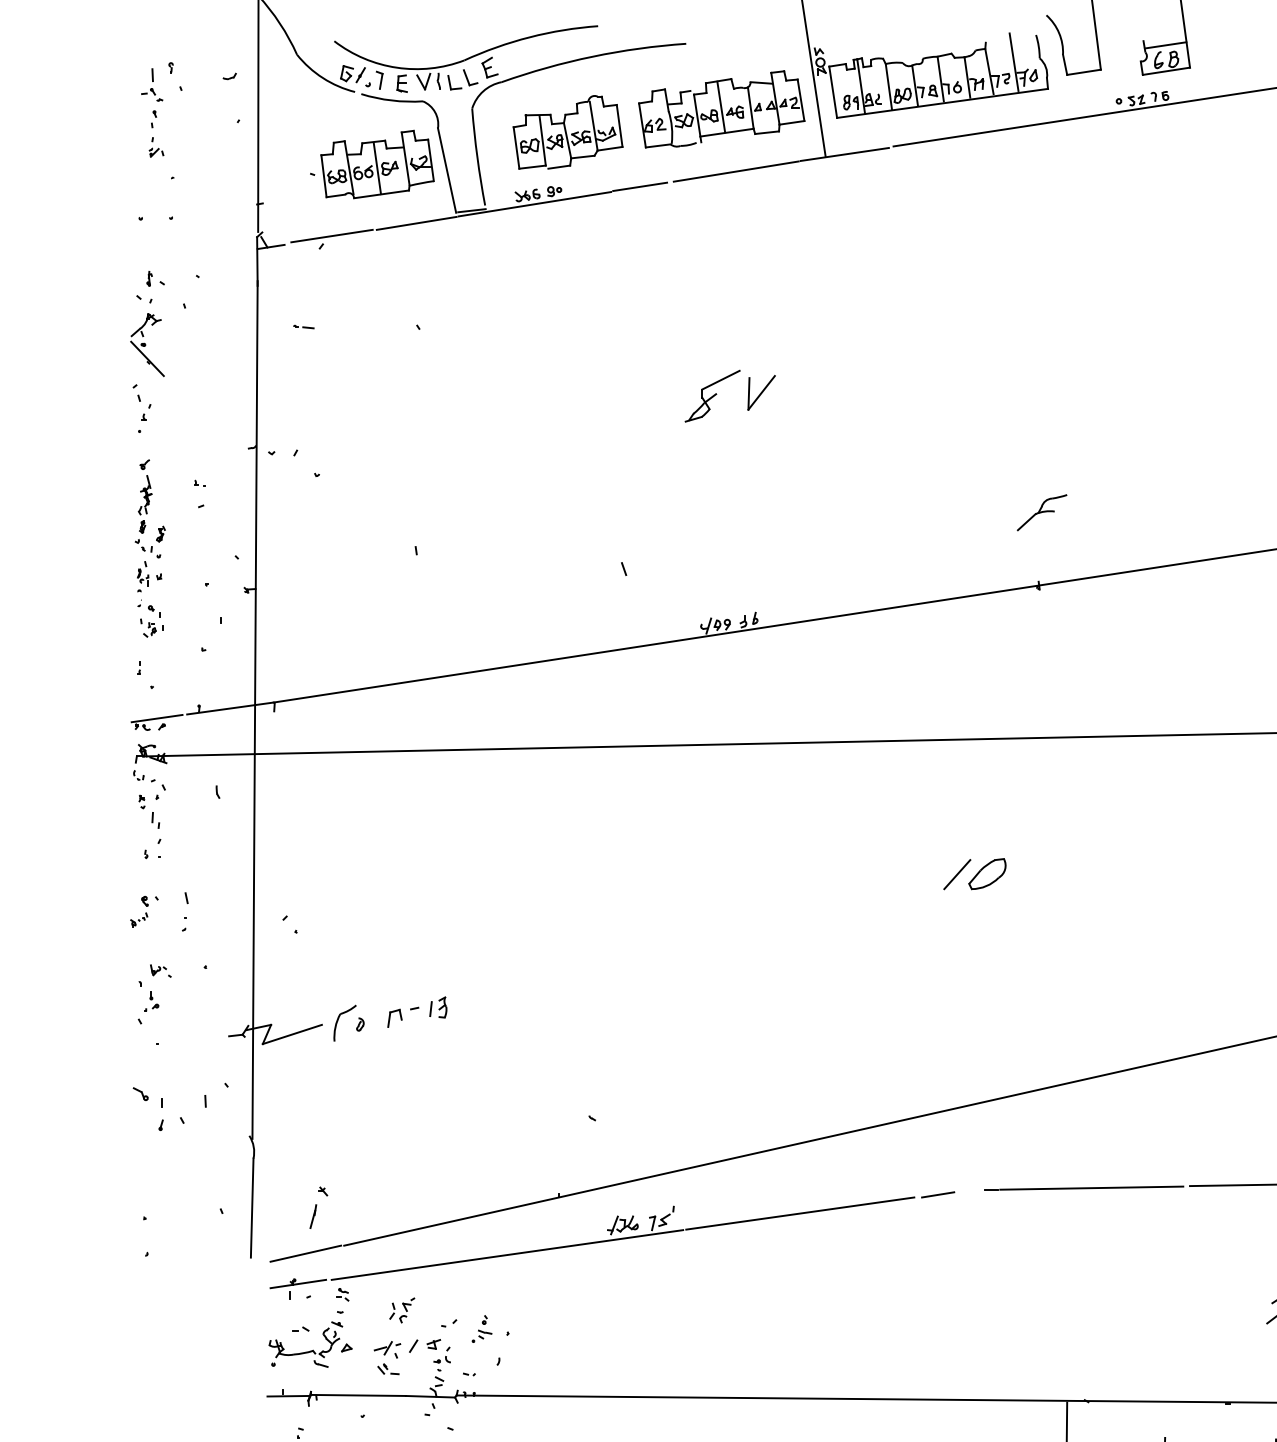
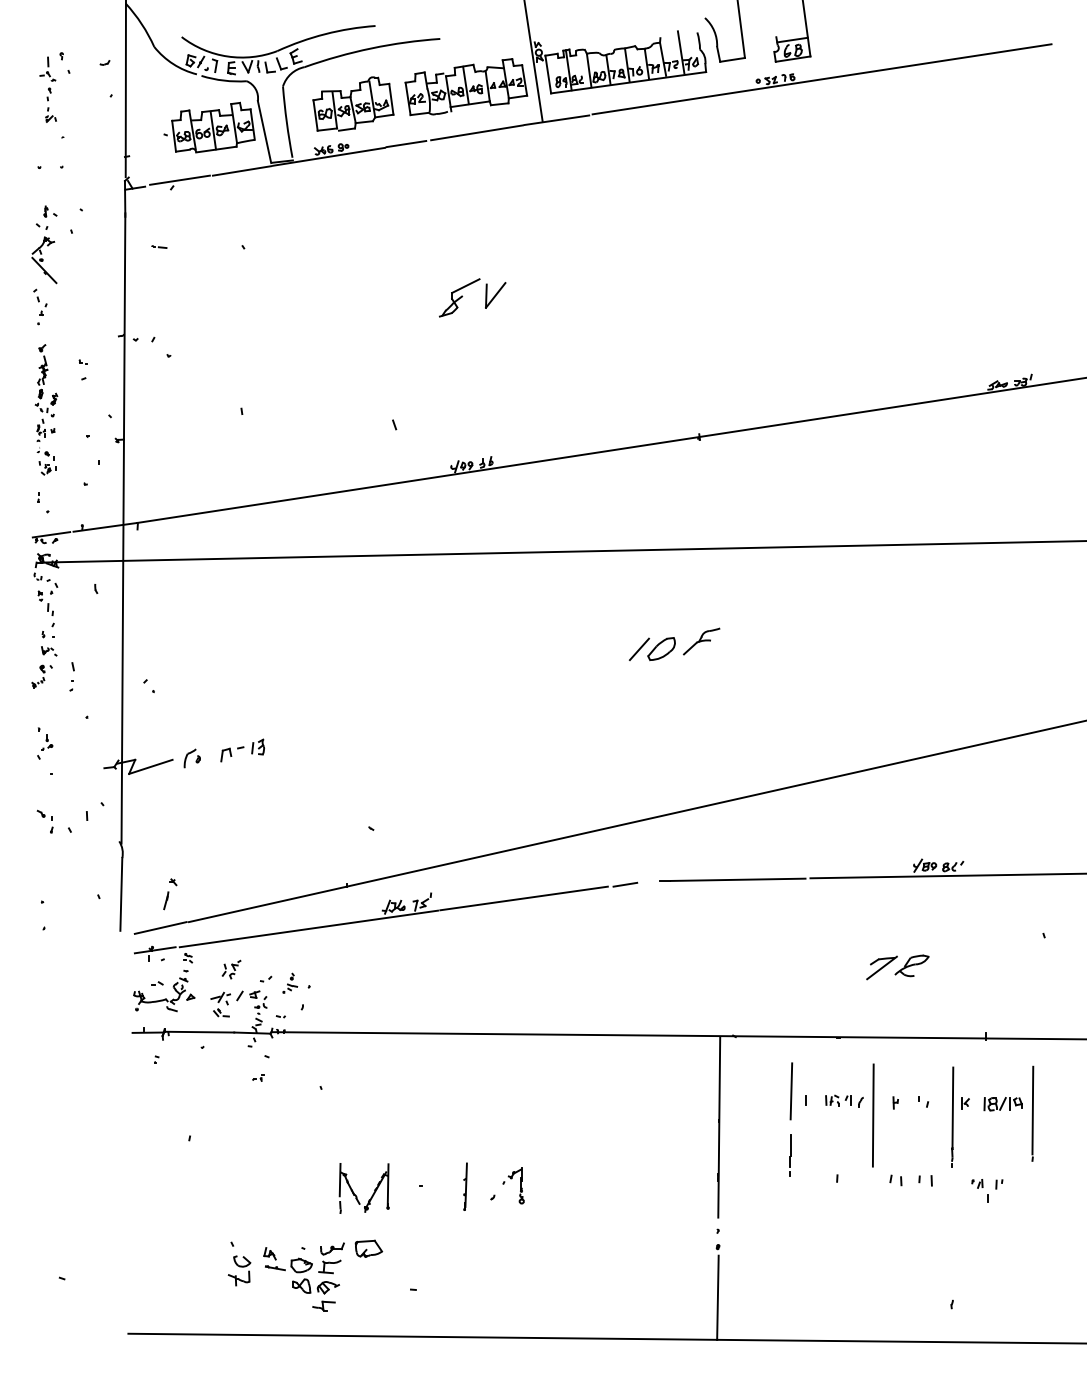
part: (1041, 512) -> (701, 641), moved
part: (161, 971) -> (49, 651), moved
part: (347, 1023) -> (191, 758), size x0.71
part: (147, 1108) -> (44, 821), size x0.71

